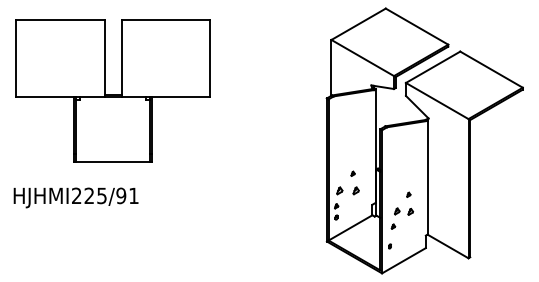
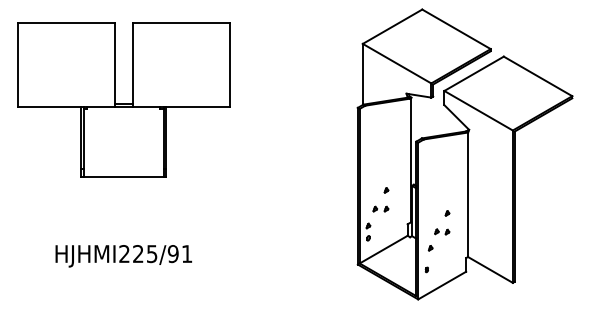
part: (347, 190) -> (380, 208), size x0.62
text: (75, 197) -> (123, 255), moved
part: (403, 211) -> (441, 231), size x0.71

